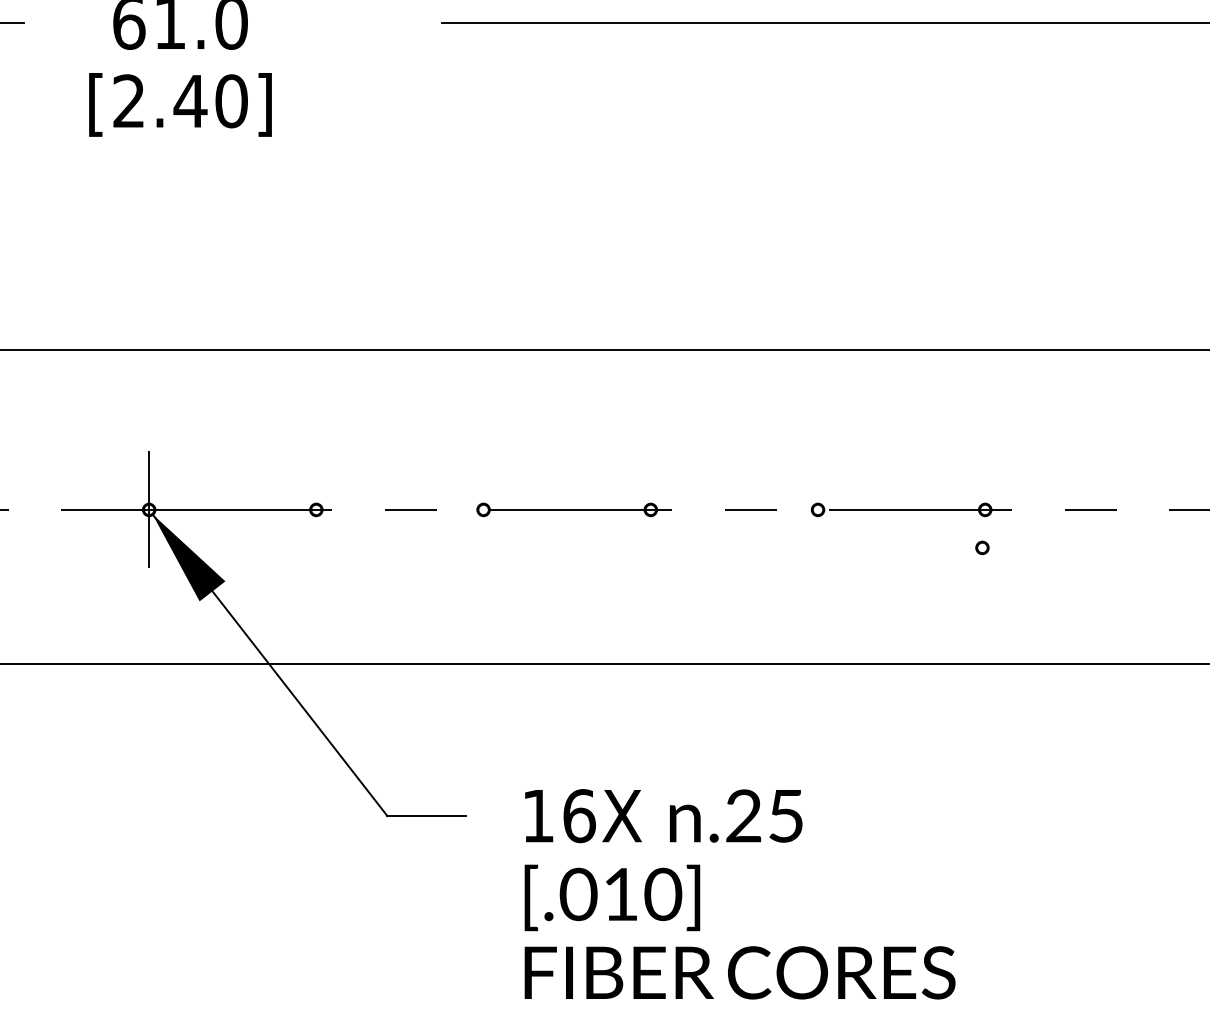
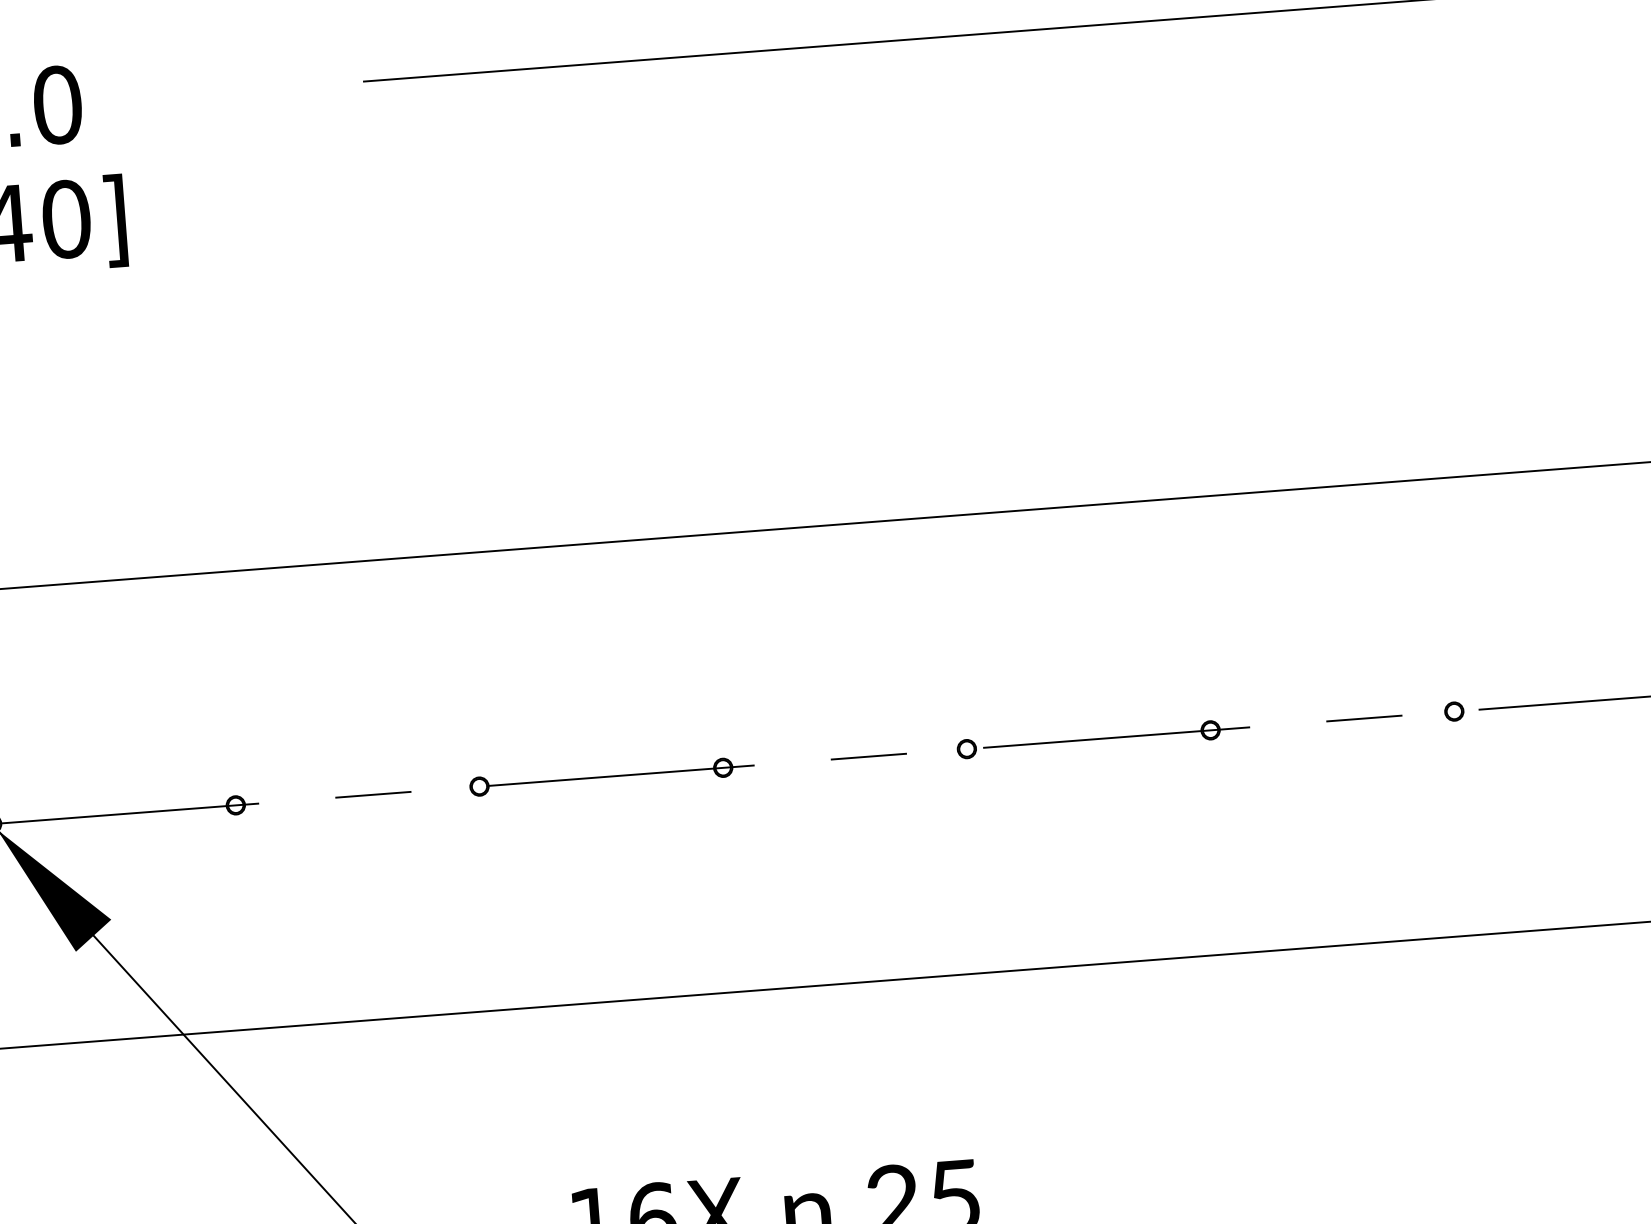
part: (982, 547) -> (1454, 710), moved

